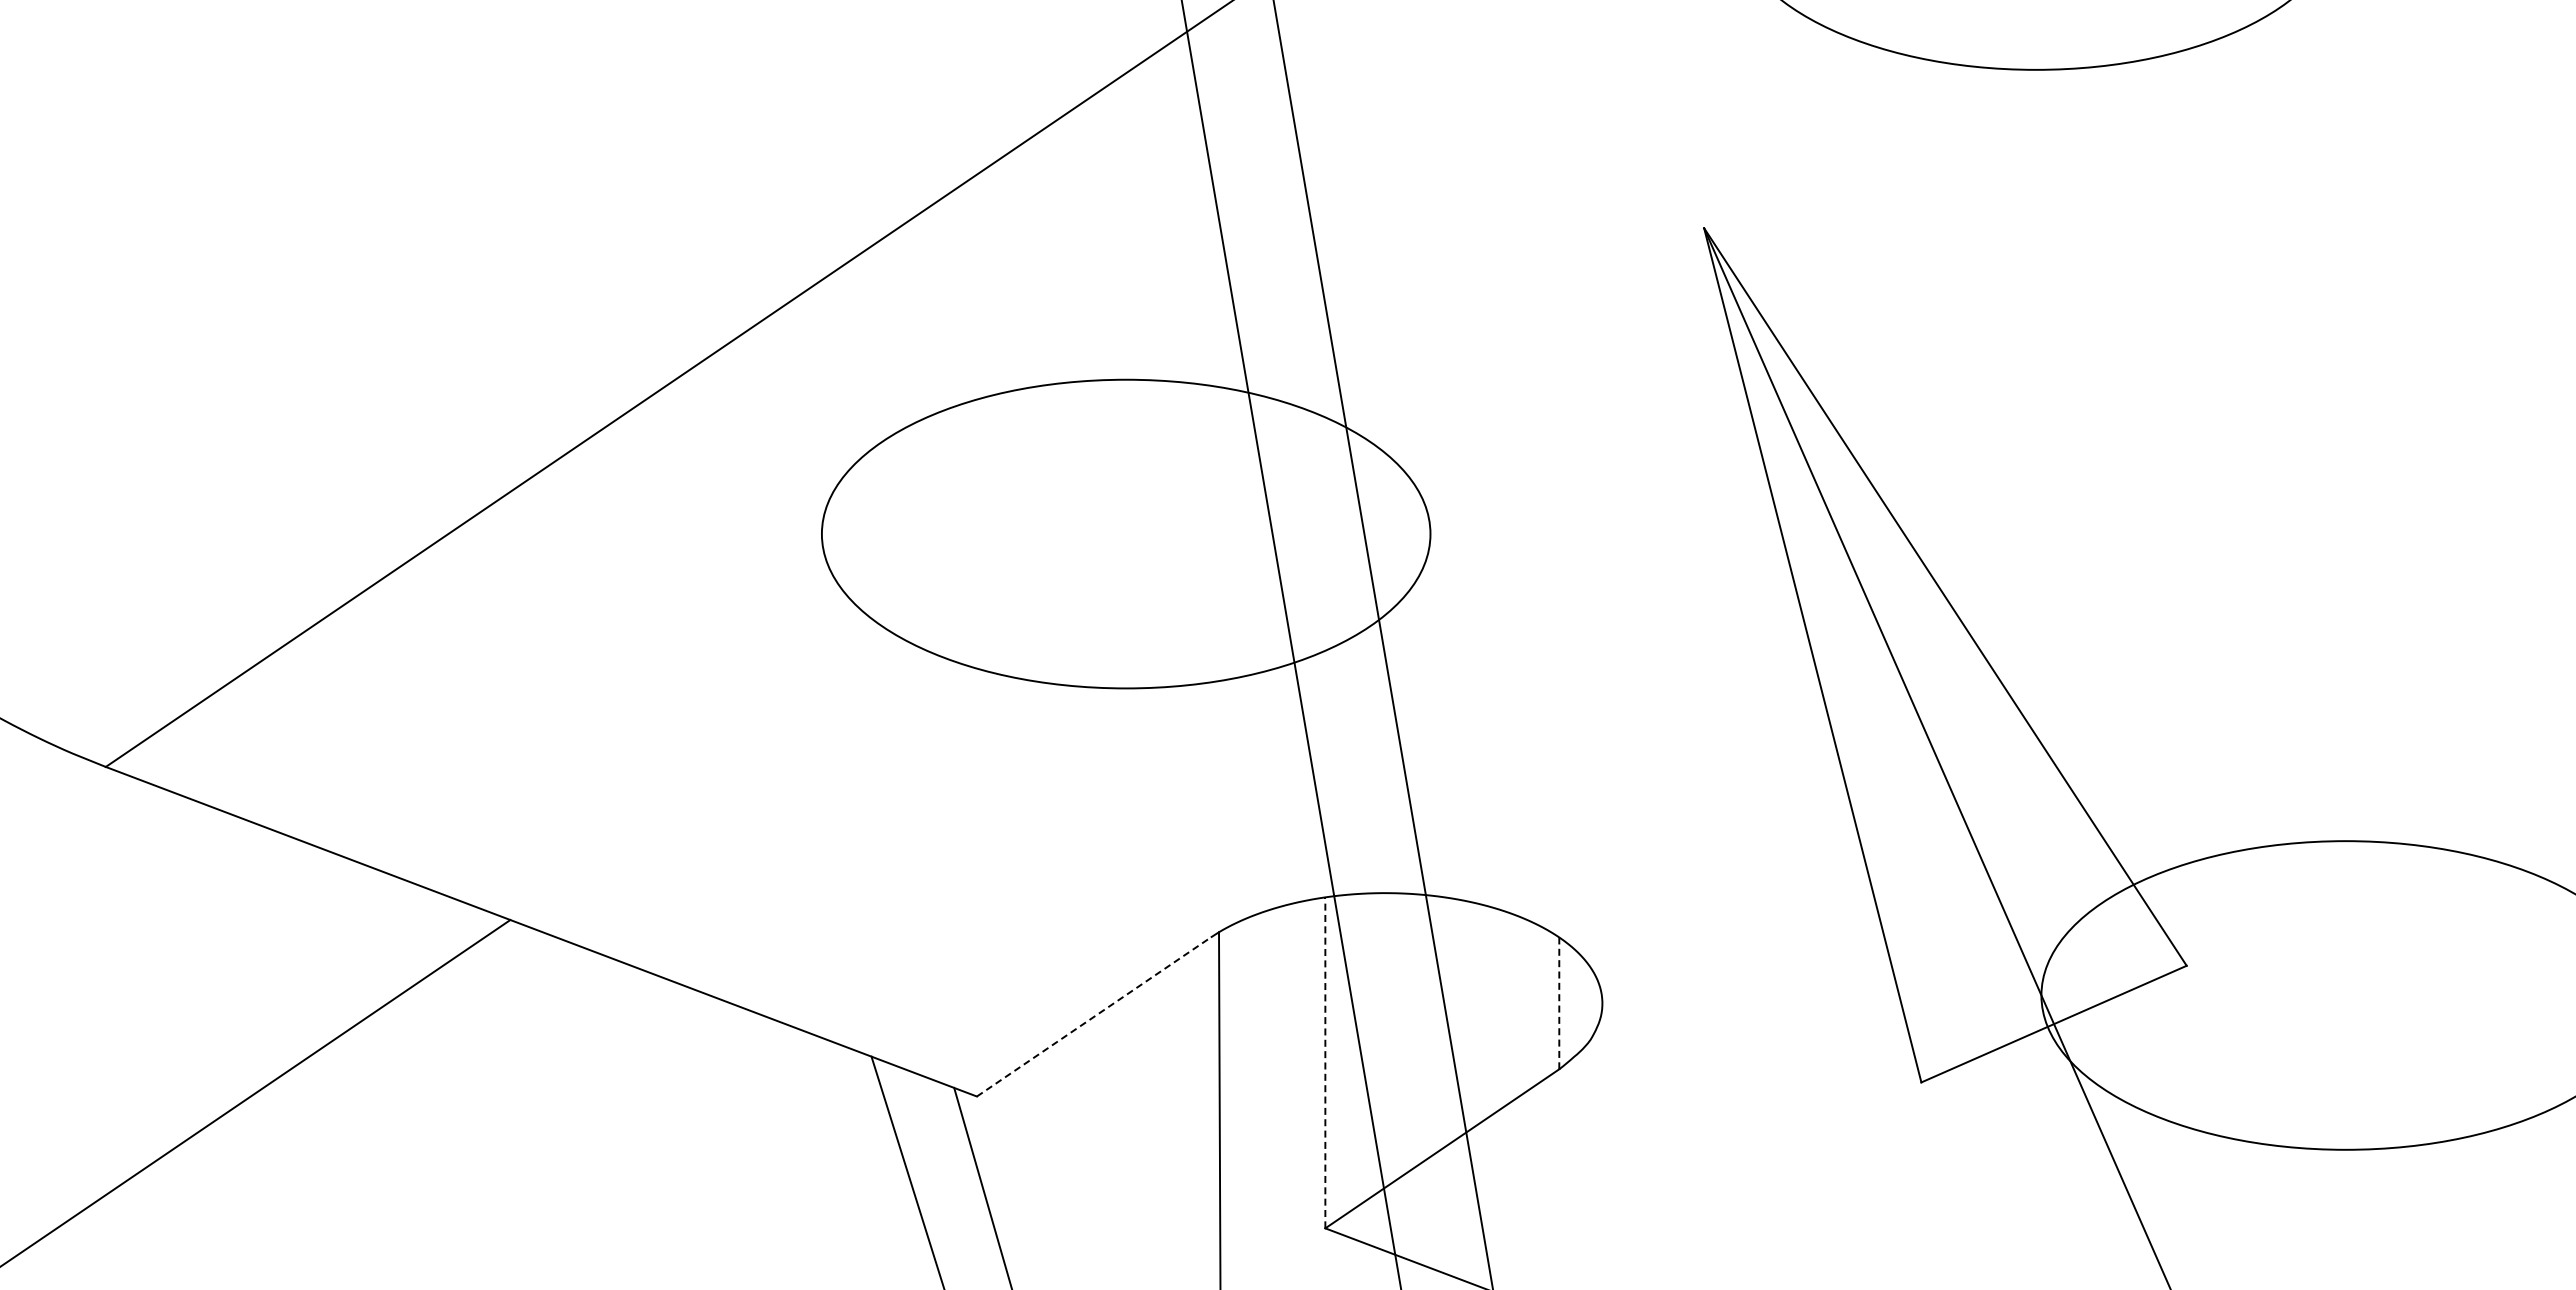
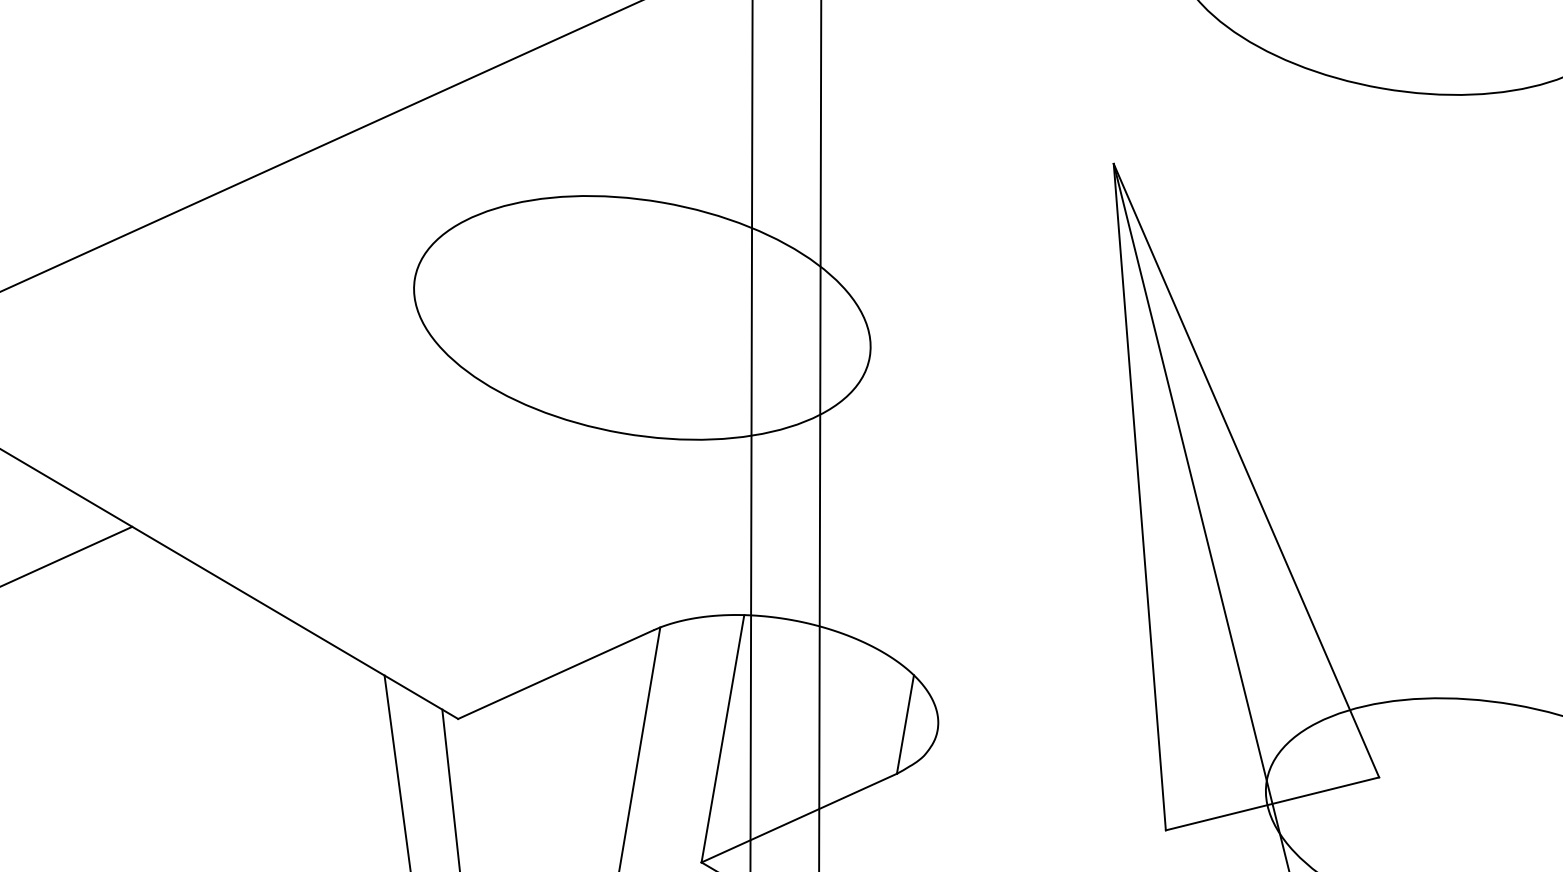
line: (1559, 1003) -> (905, 724), dashed -> solid
line: (1094, 1016) -> (556, 674), dashed -> solid
line: (1325, 1062) -> (723, 738), dashed -> solid

